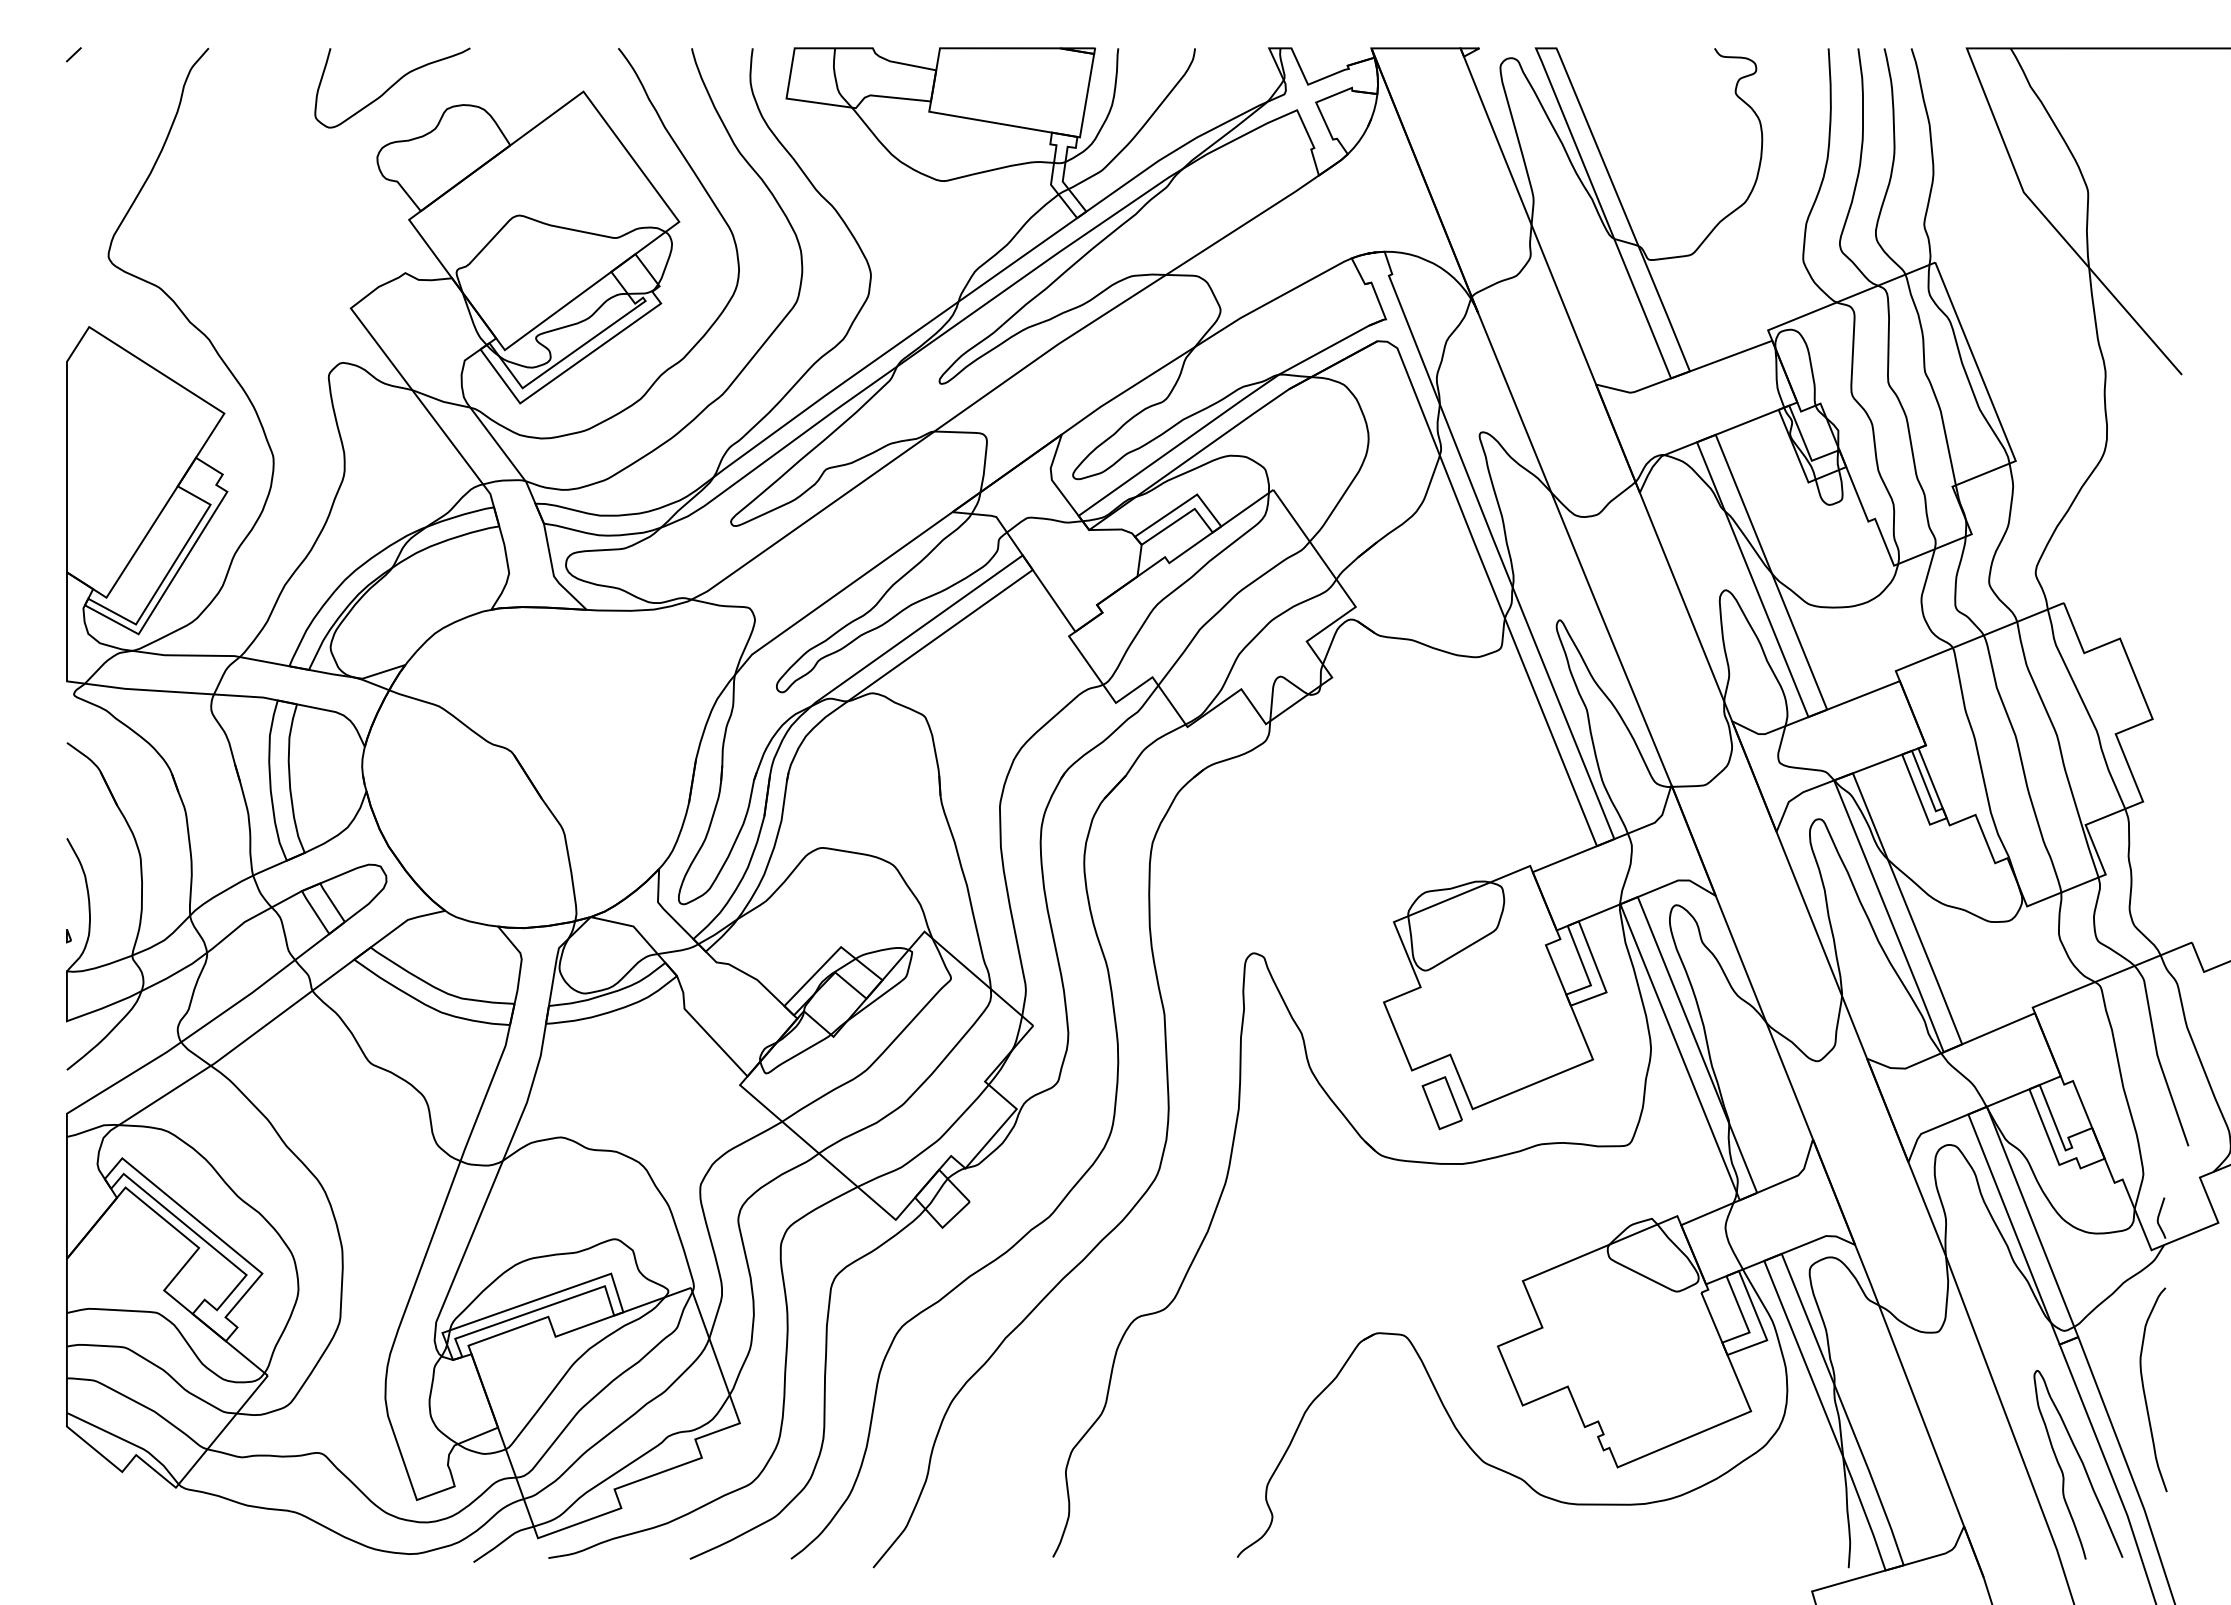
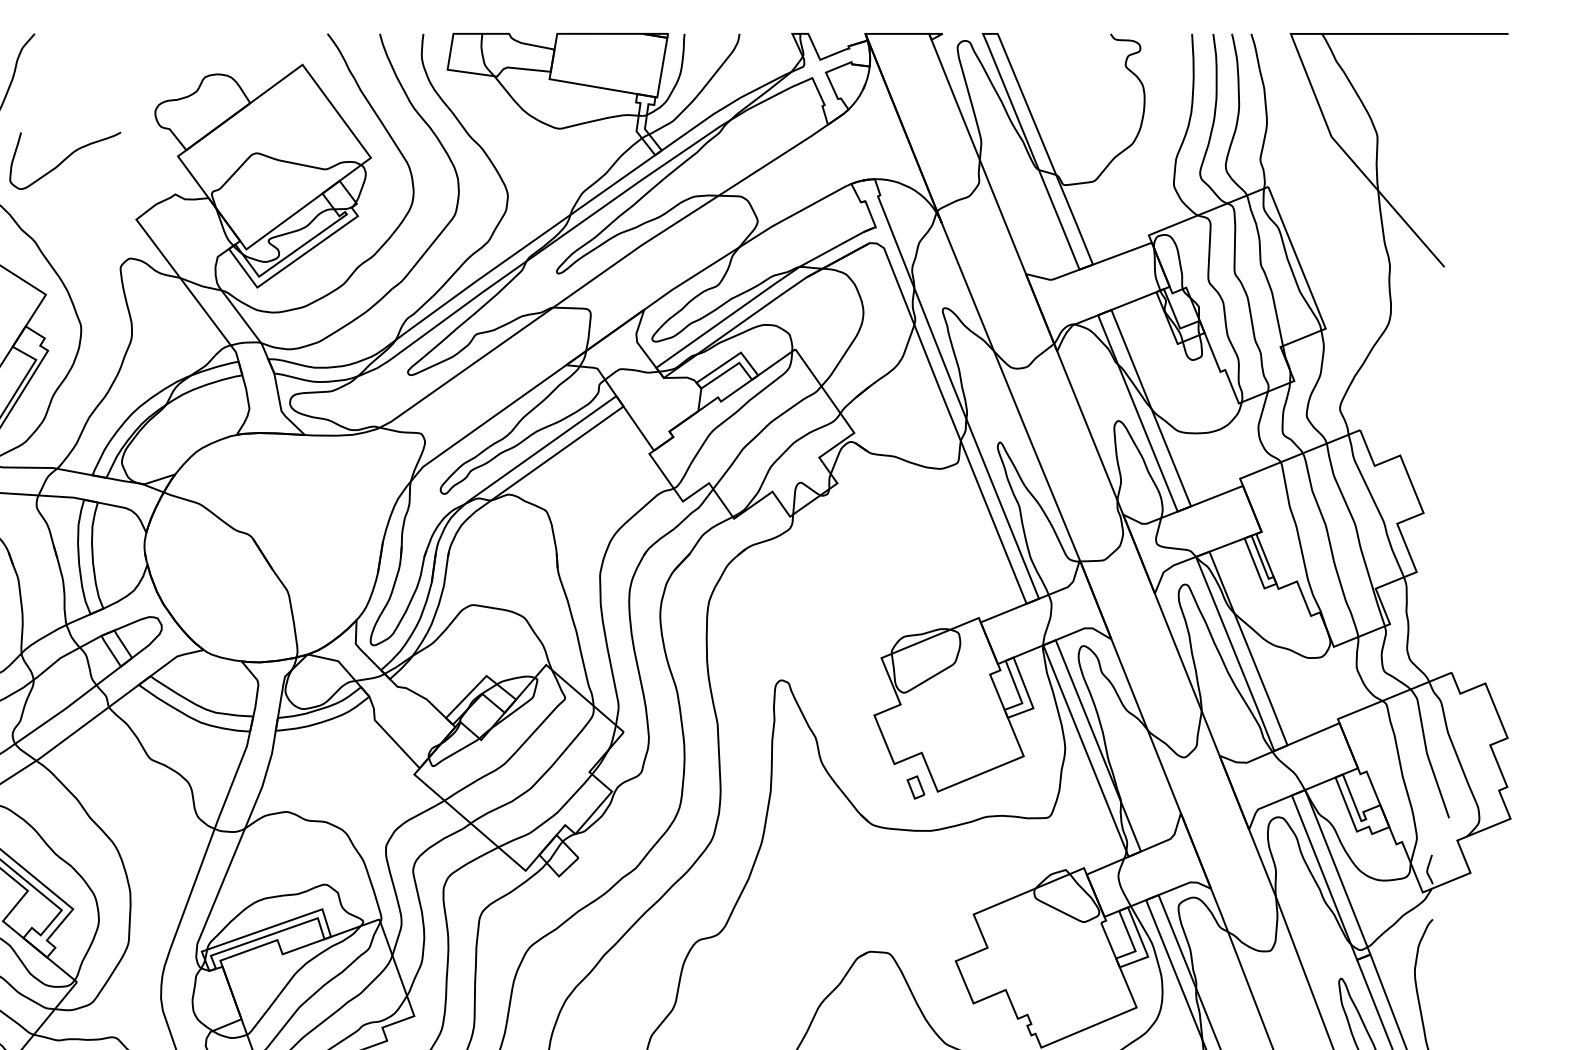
curve: (392, 87) -> (65, 160), moved
part: (1441, 1103) -> (915, 787), size x0.6

